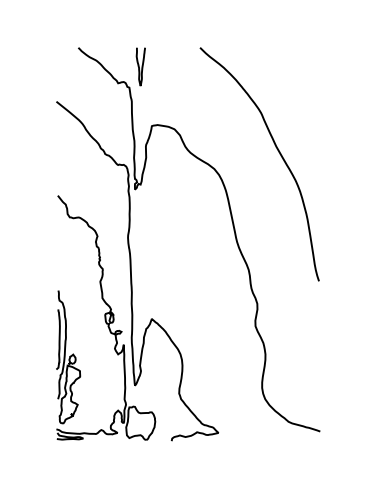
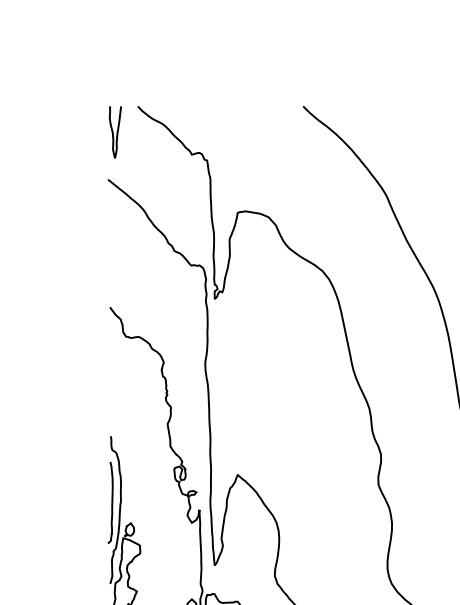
curve: (139, 66) -> (113, 131), moved

